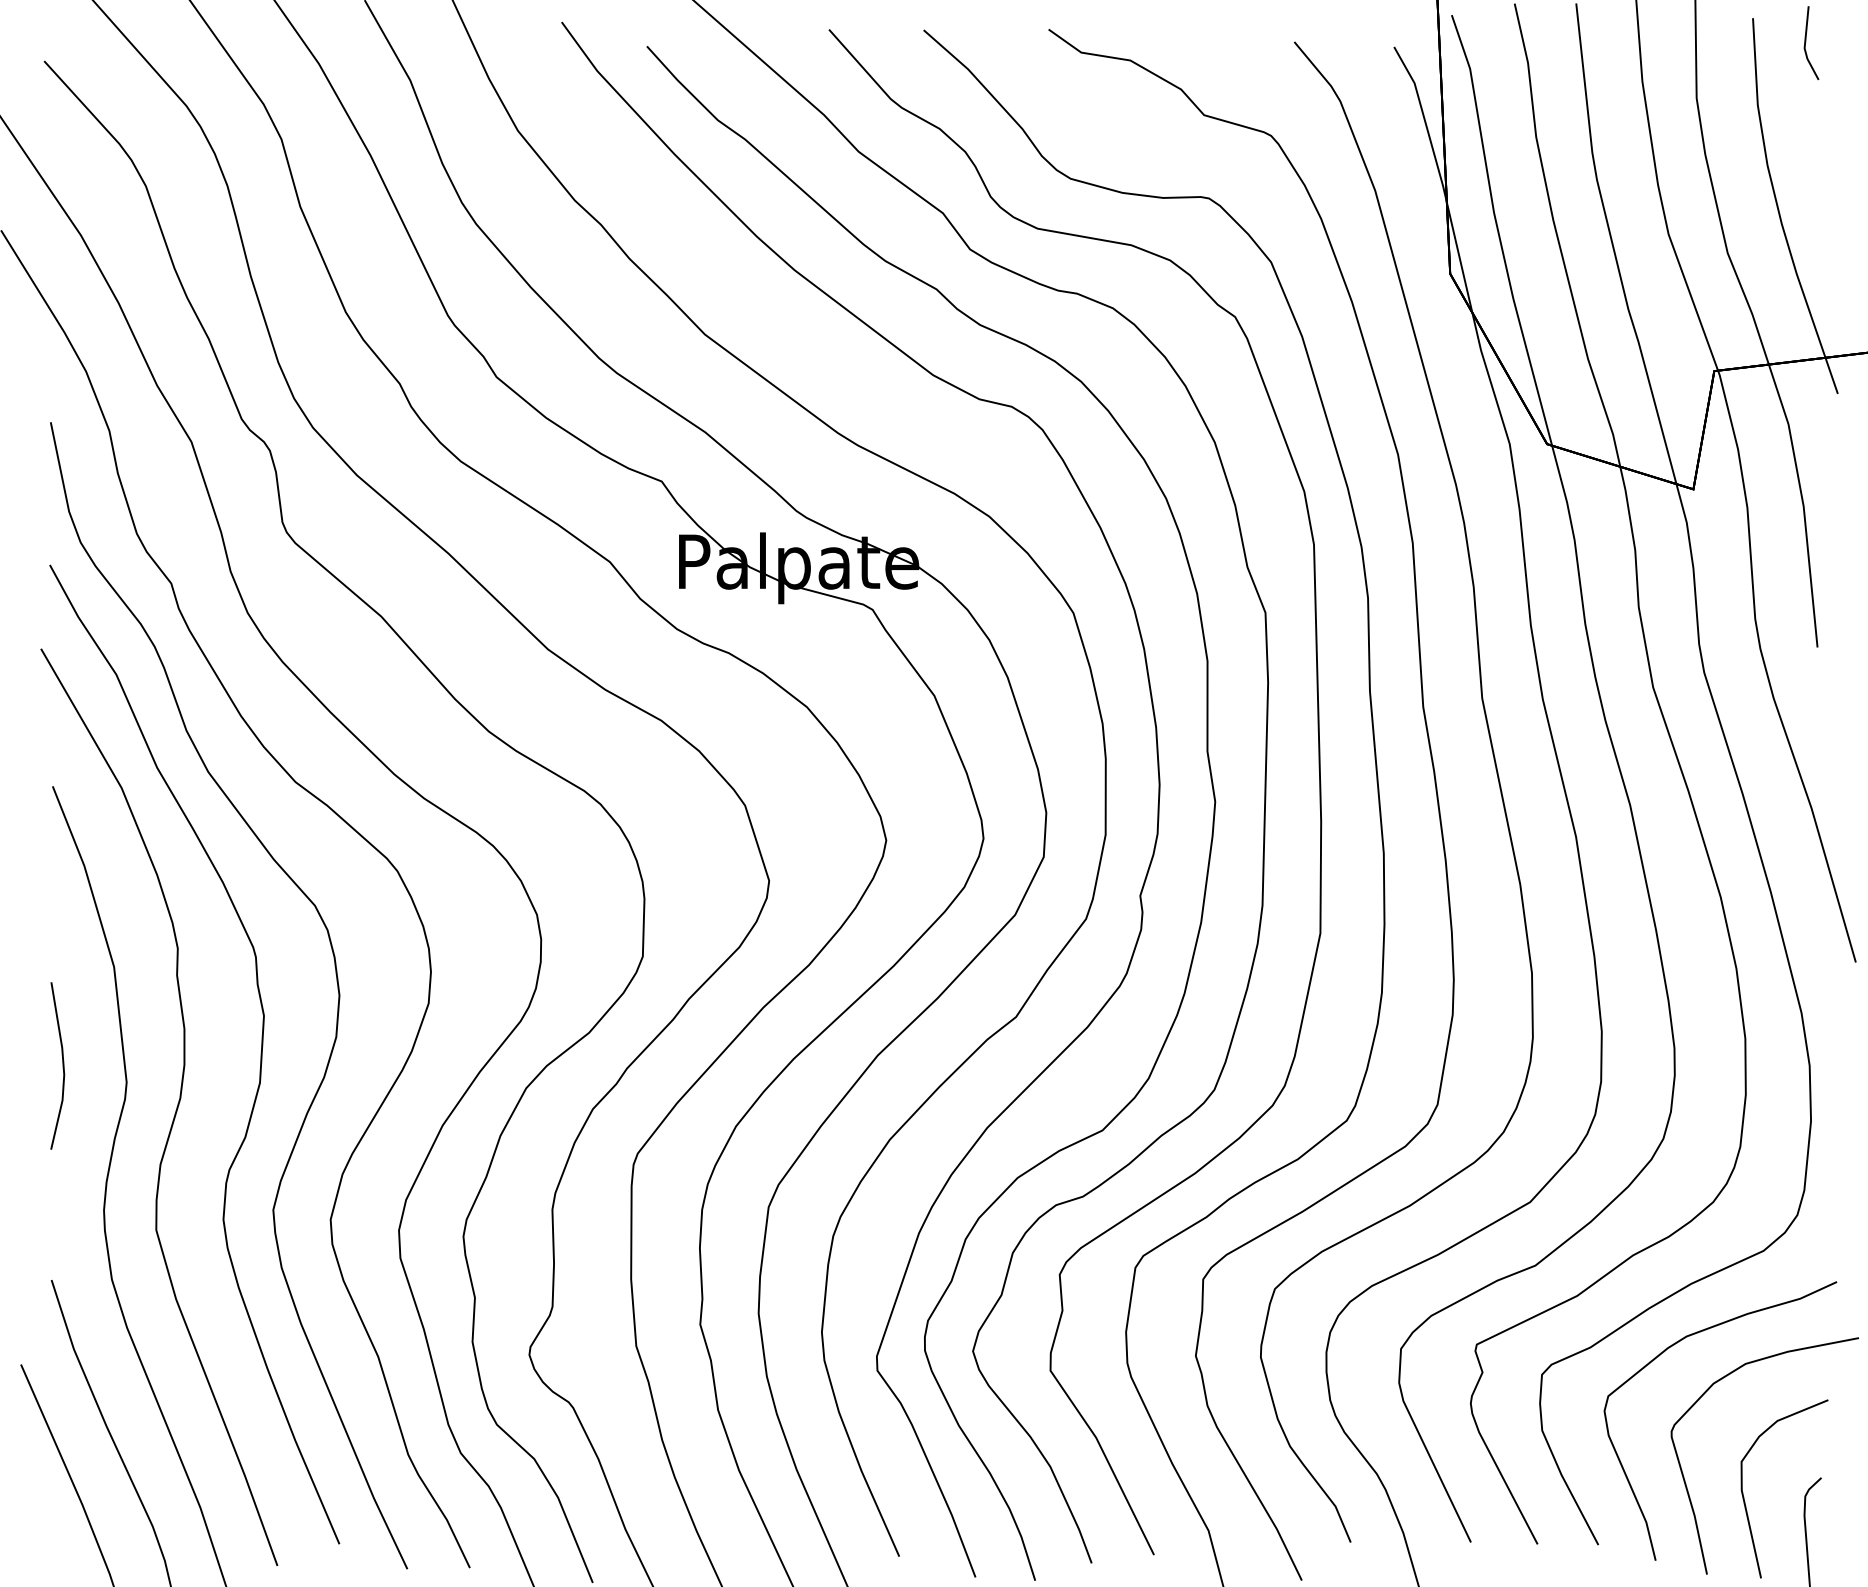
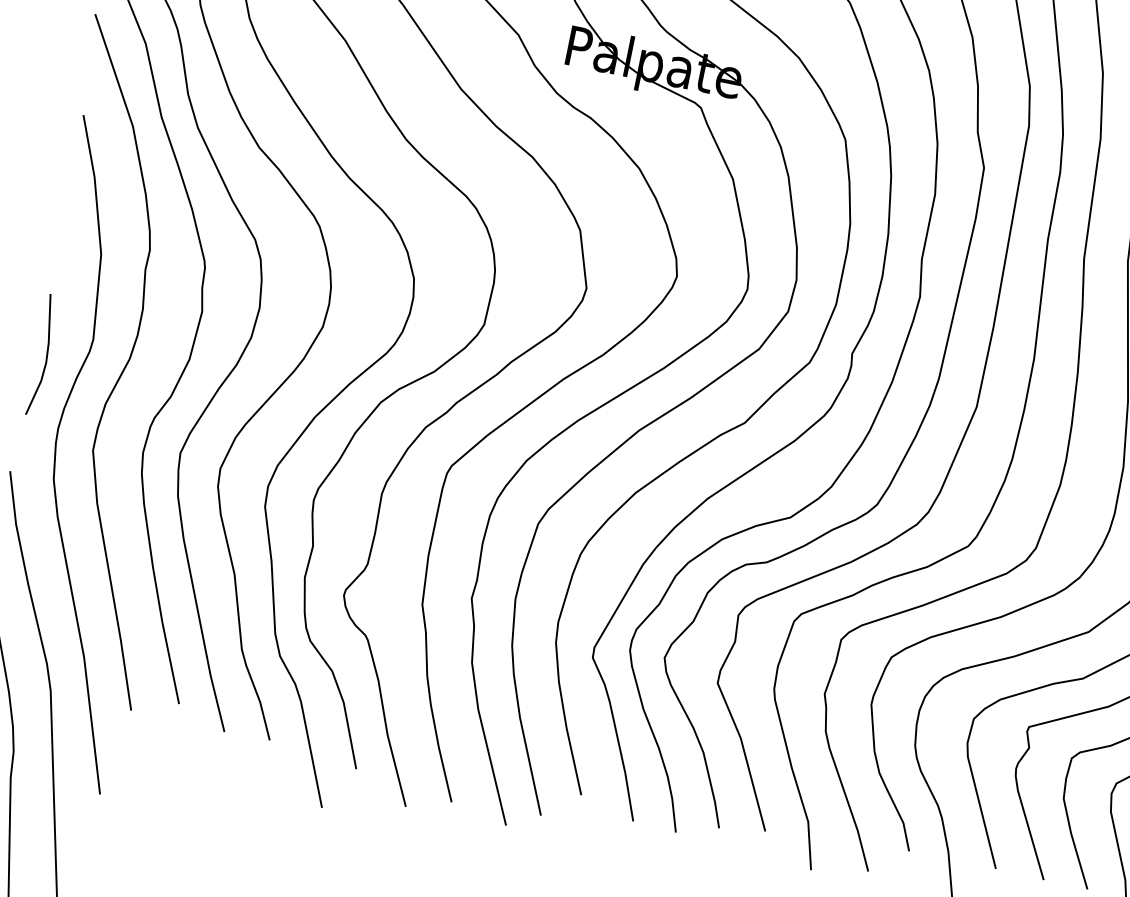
line: (62, 1065) -> (46, 355), moved

